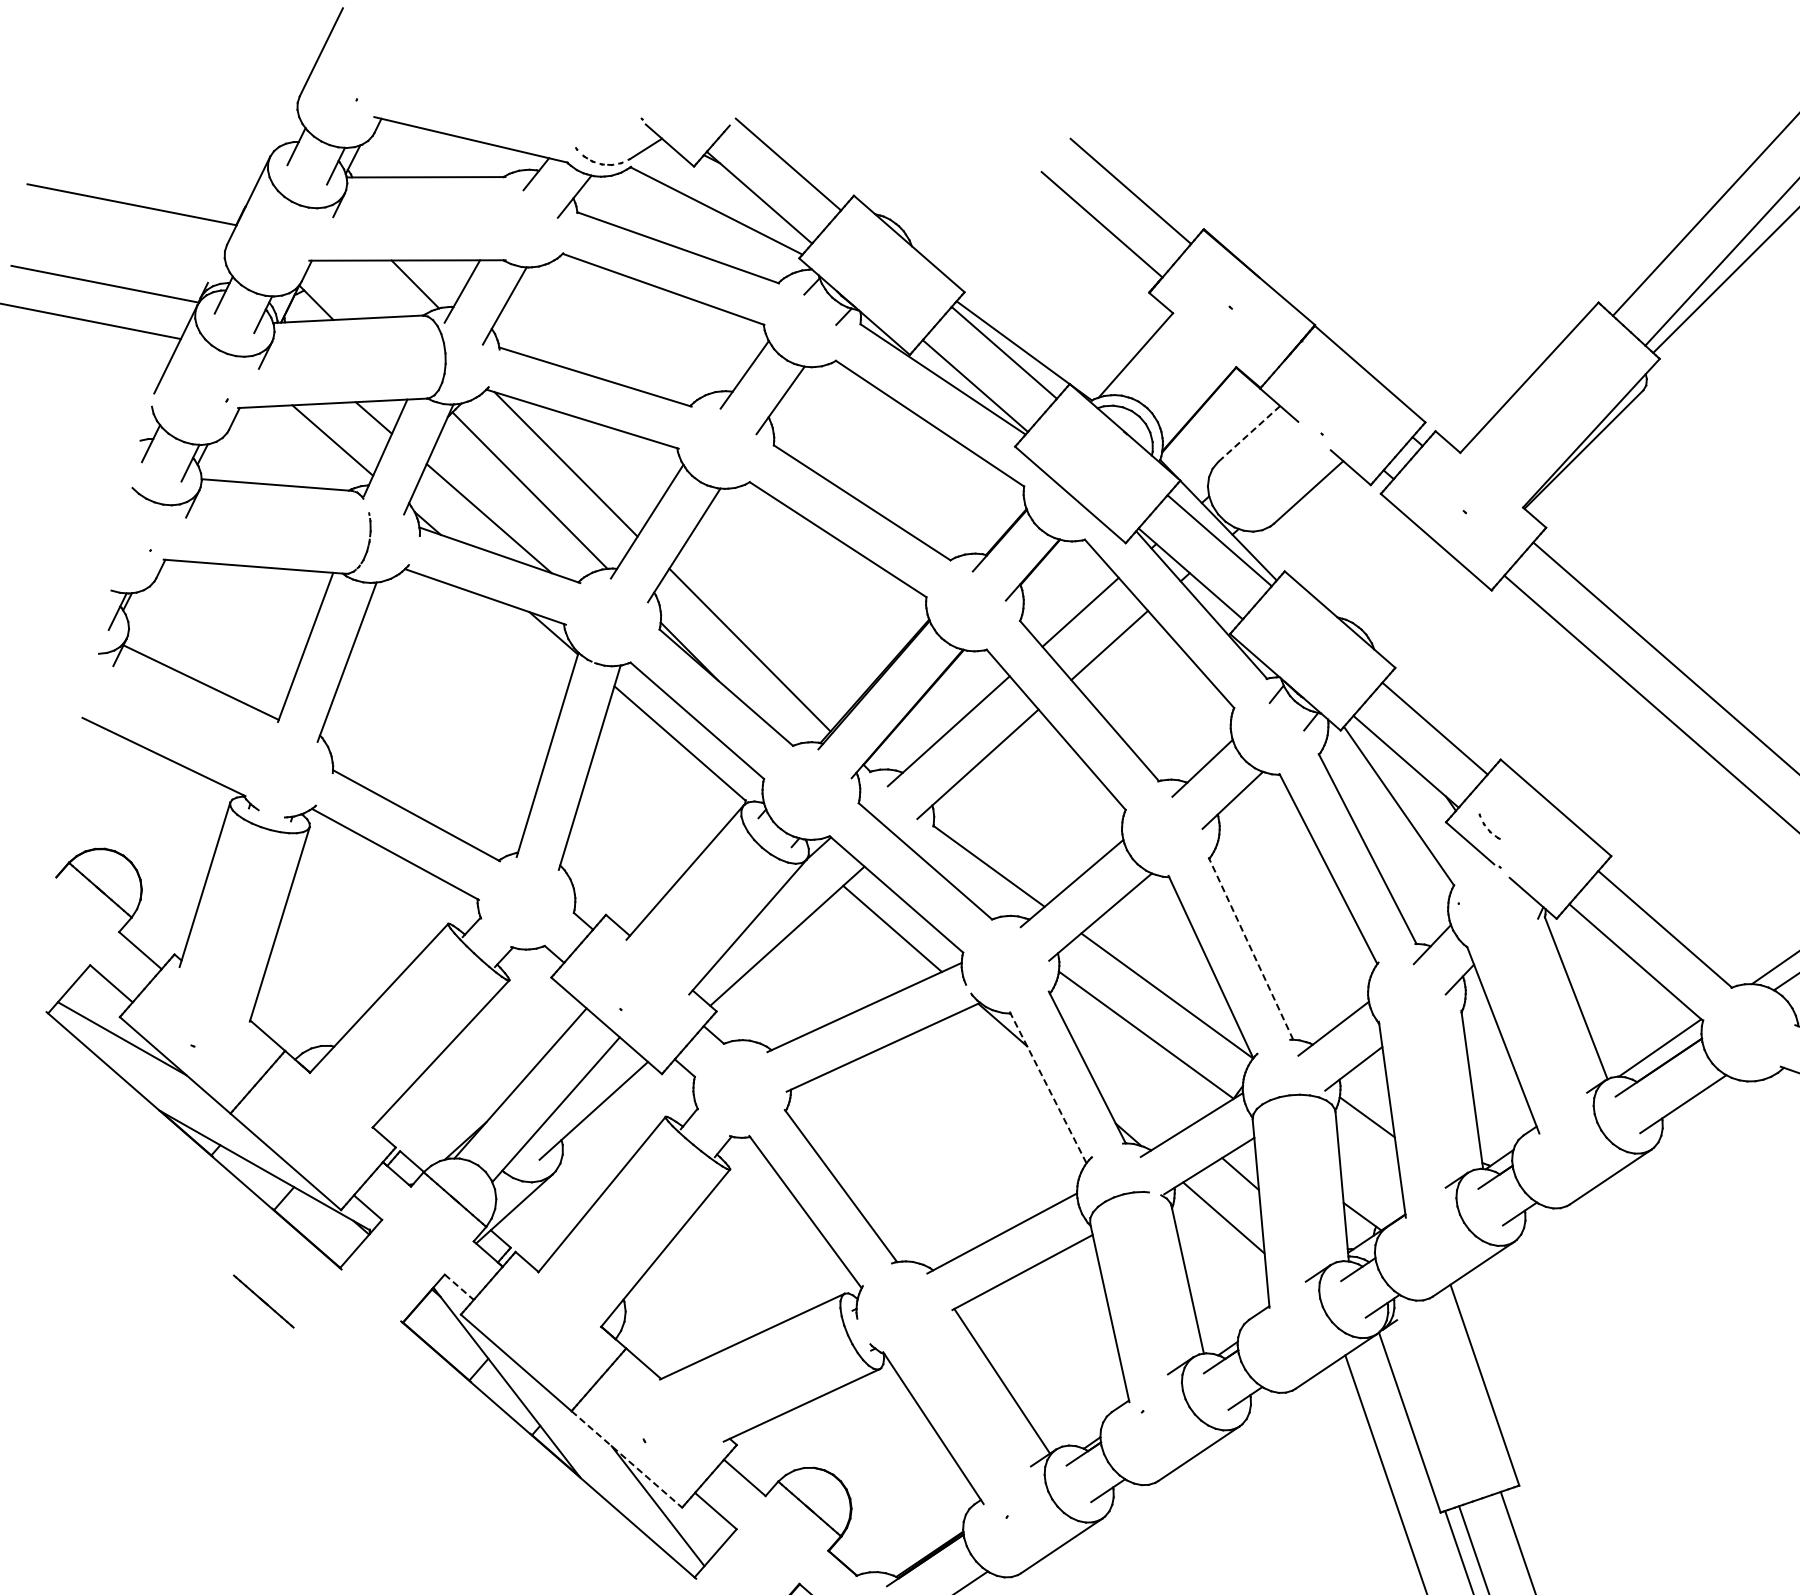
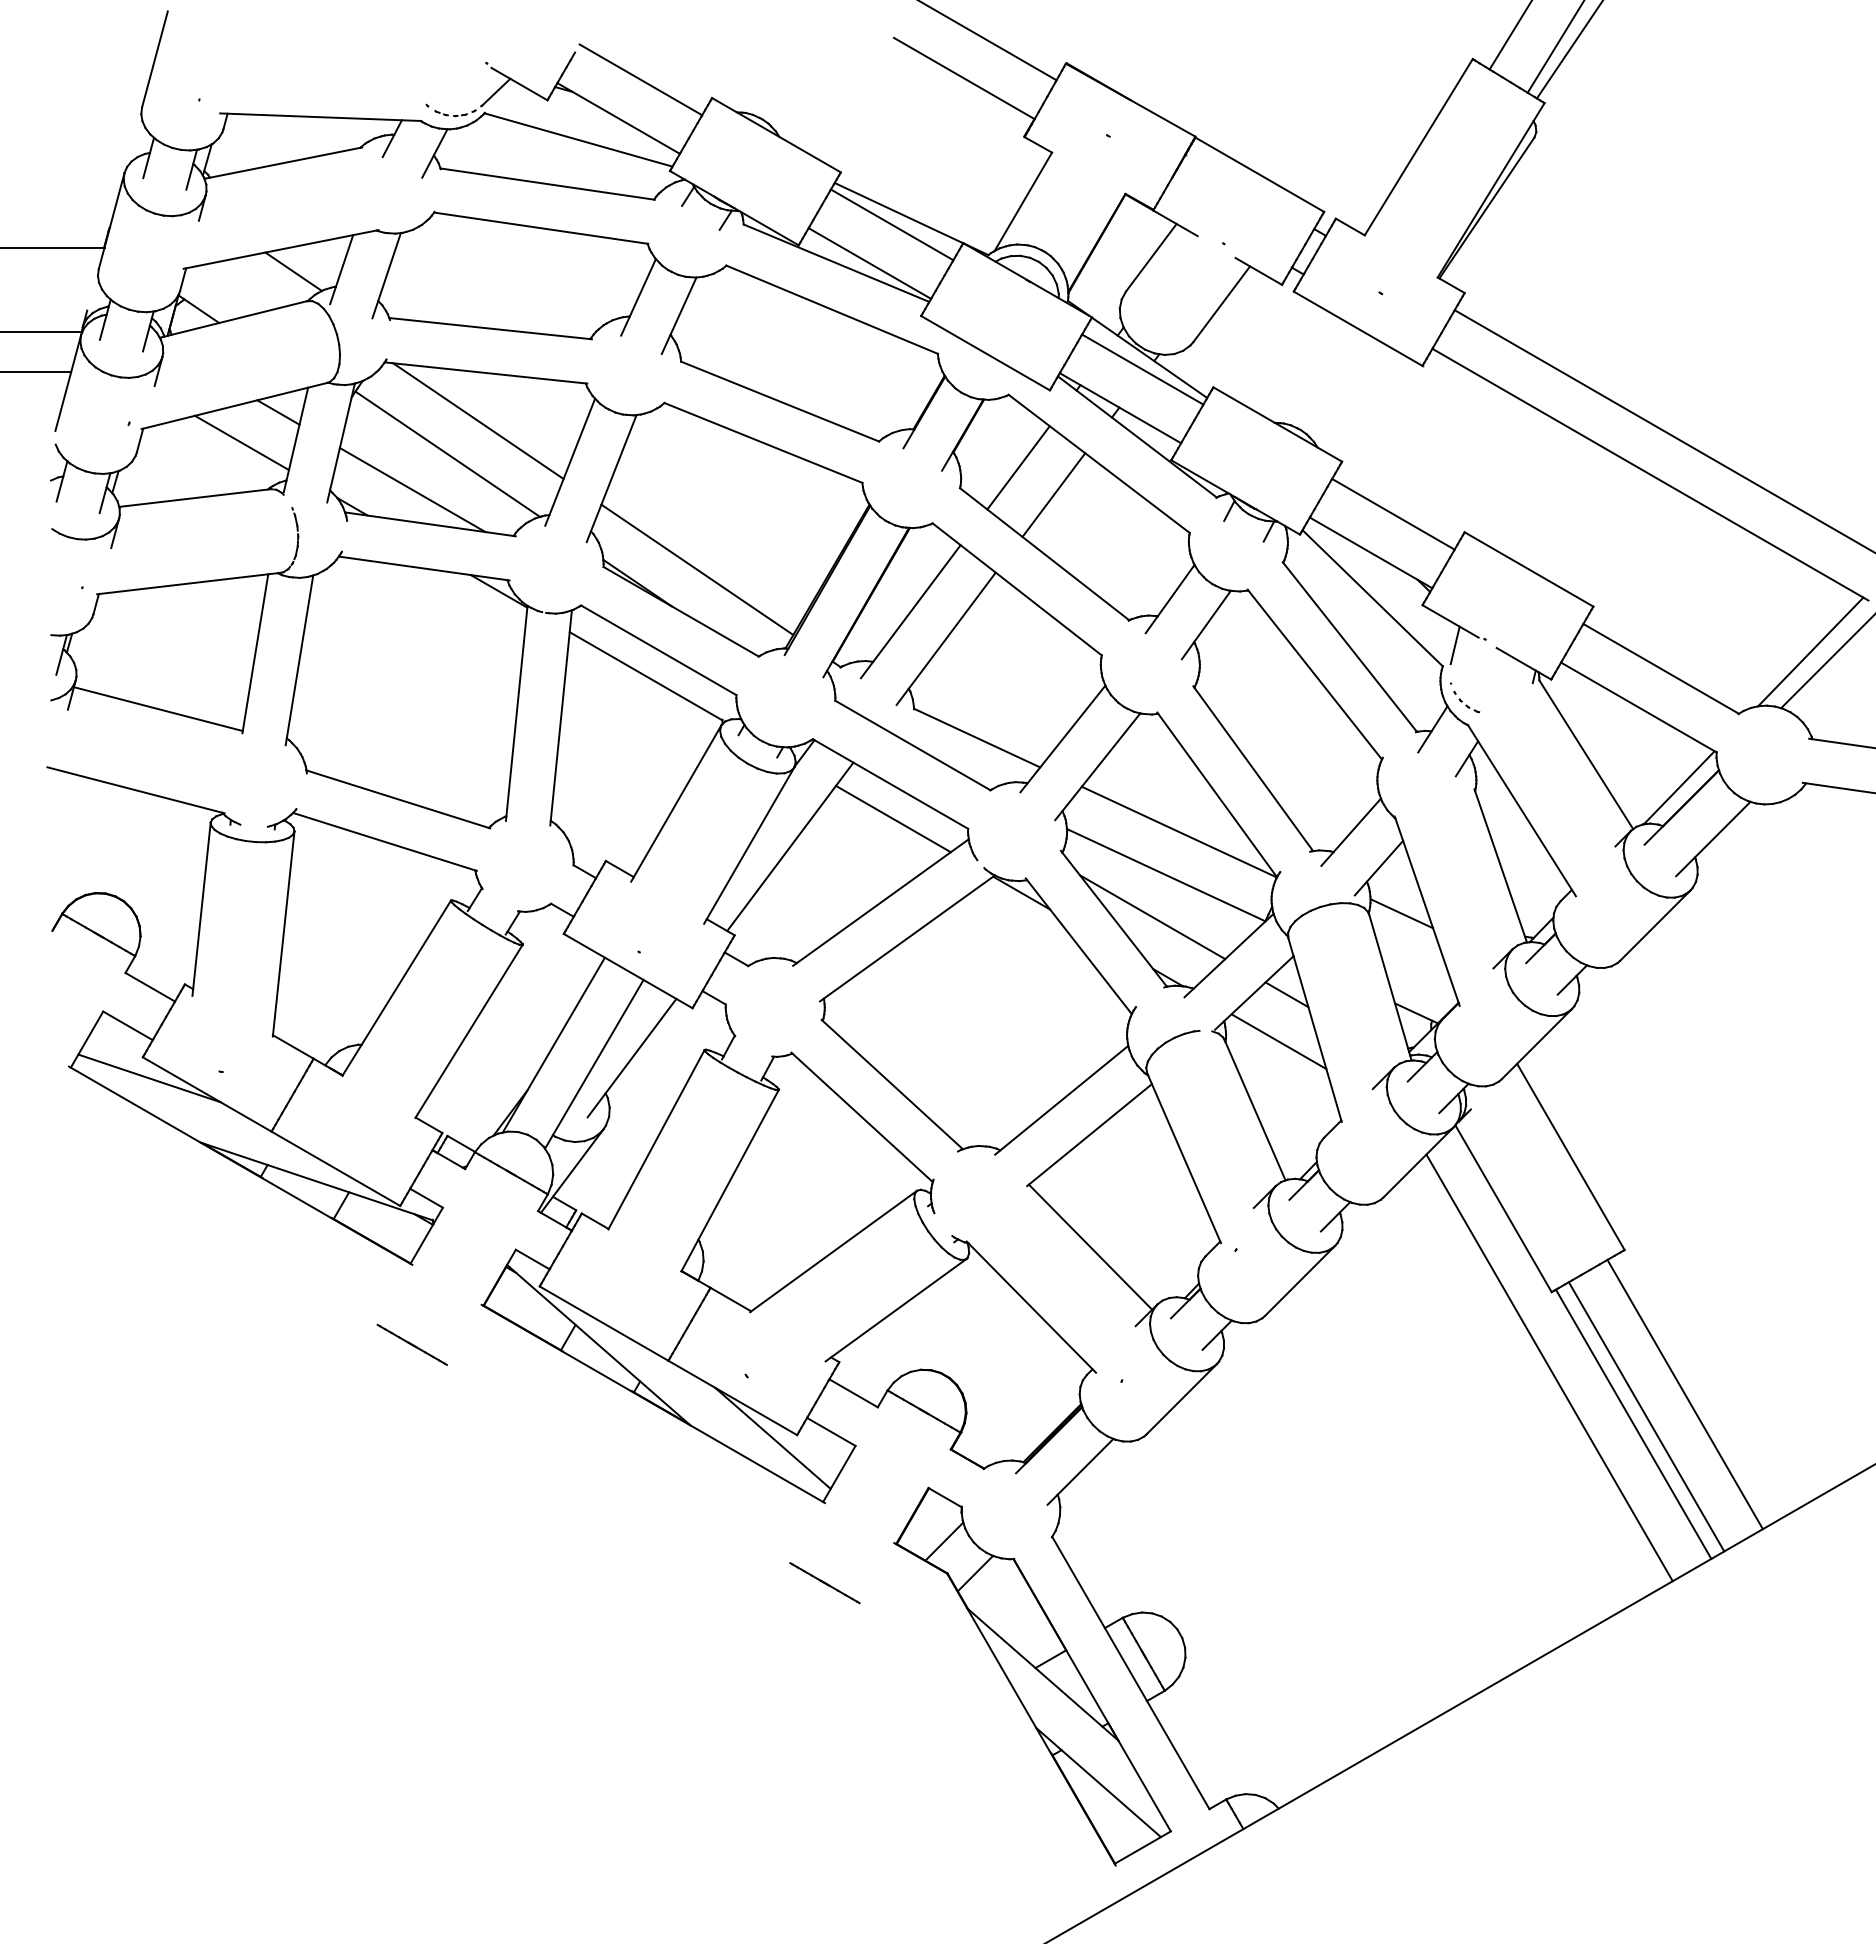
line: (1249, 434) -> (1151, 258), dashed -> solid
part: (1489, 827) -> (1466, 702), moved
line: (1469, 867) -> (1454, 645), added
line: (1251, 948) -> (1253, 768), dashed -> solid
line: (1124, 1073) -> (1152, 917), added
line: (1048, 1087) -> (1079, 946), dashed -> solid
line: (459, 1287) -> (532, 1259), dashed -> solid
line: (263, 1301) -> (411, 1344), moved
line: (627, 1460) -> (733, 1398), dashed -> solid

